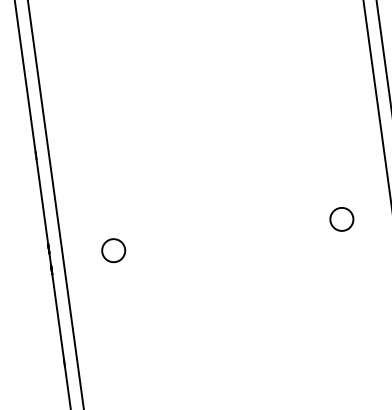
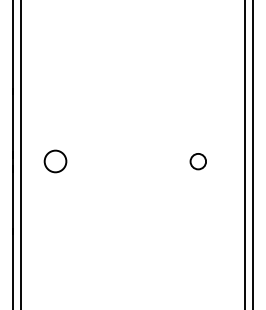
circle: (340, 219) -> (197, 161), moved
circle: (113, 250) -> (55, 161), size x1.4

